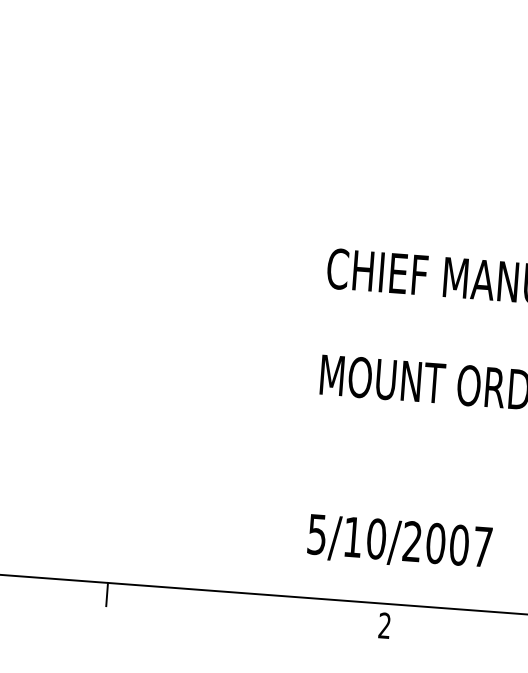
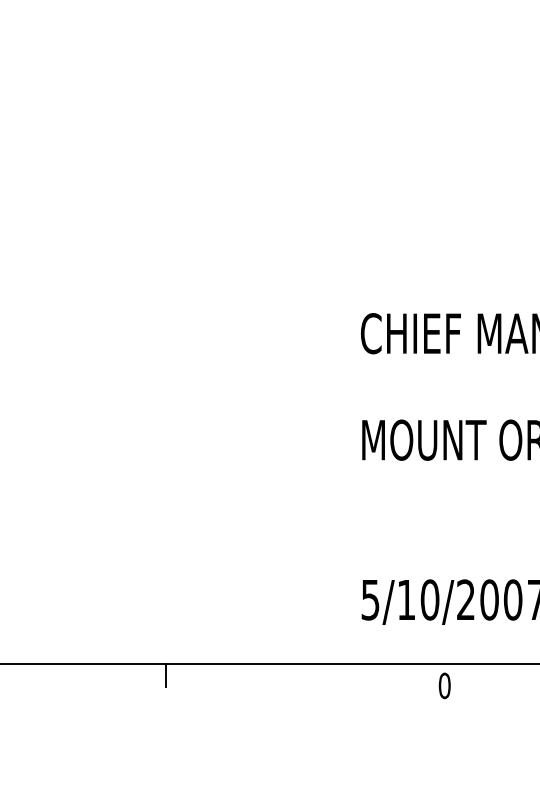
text: (384, 625) -> (444, 685), 2 -> 0

